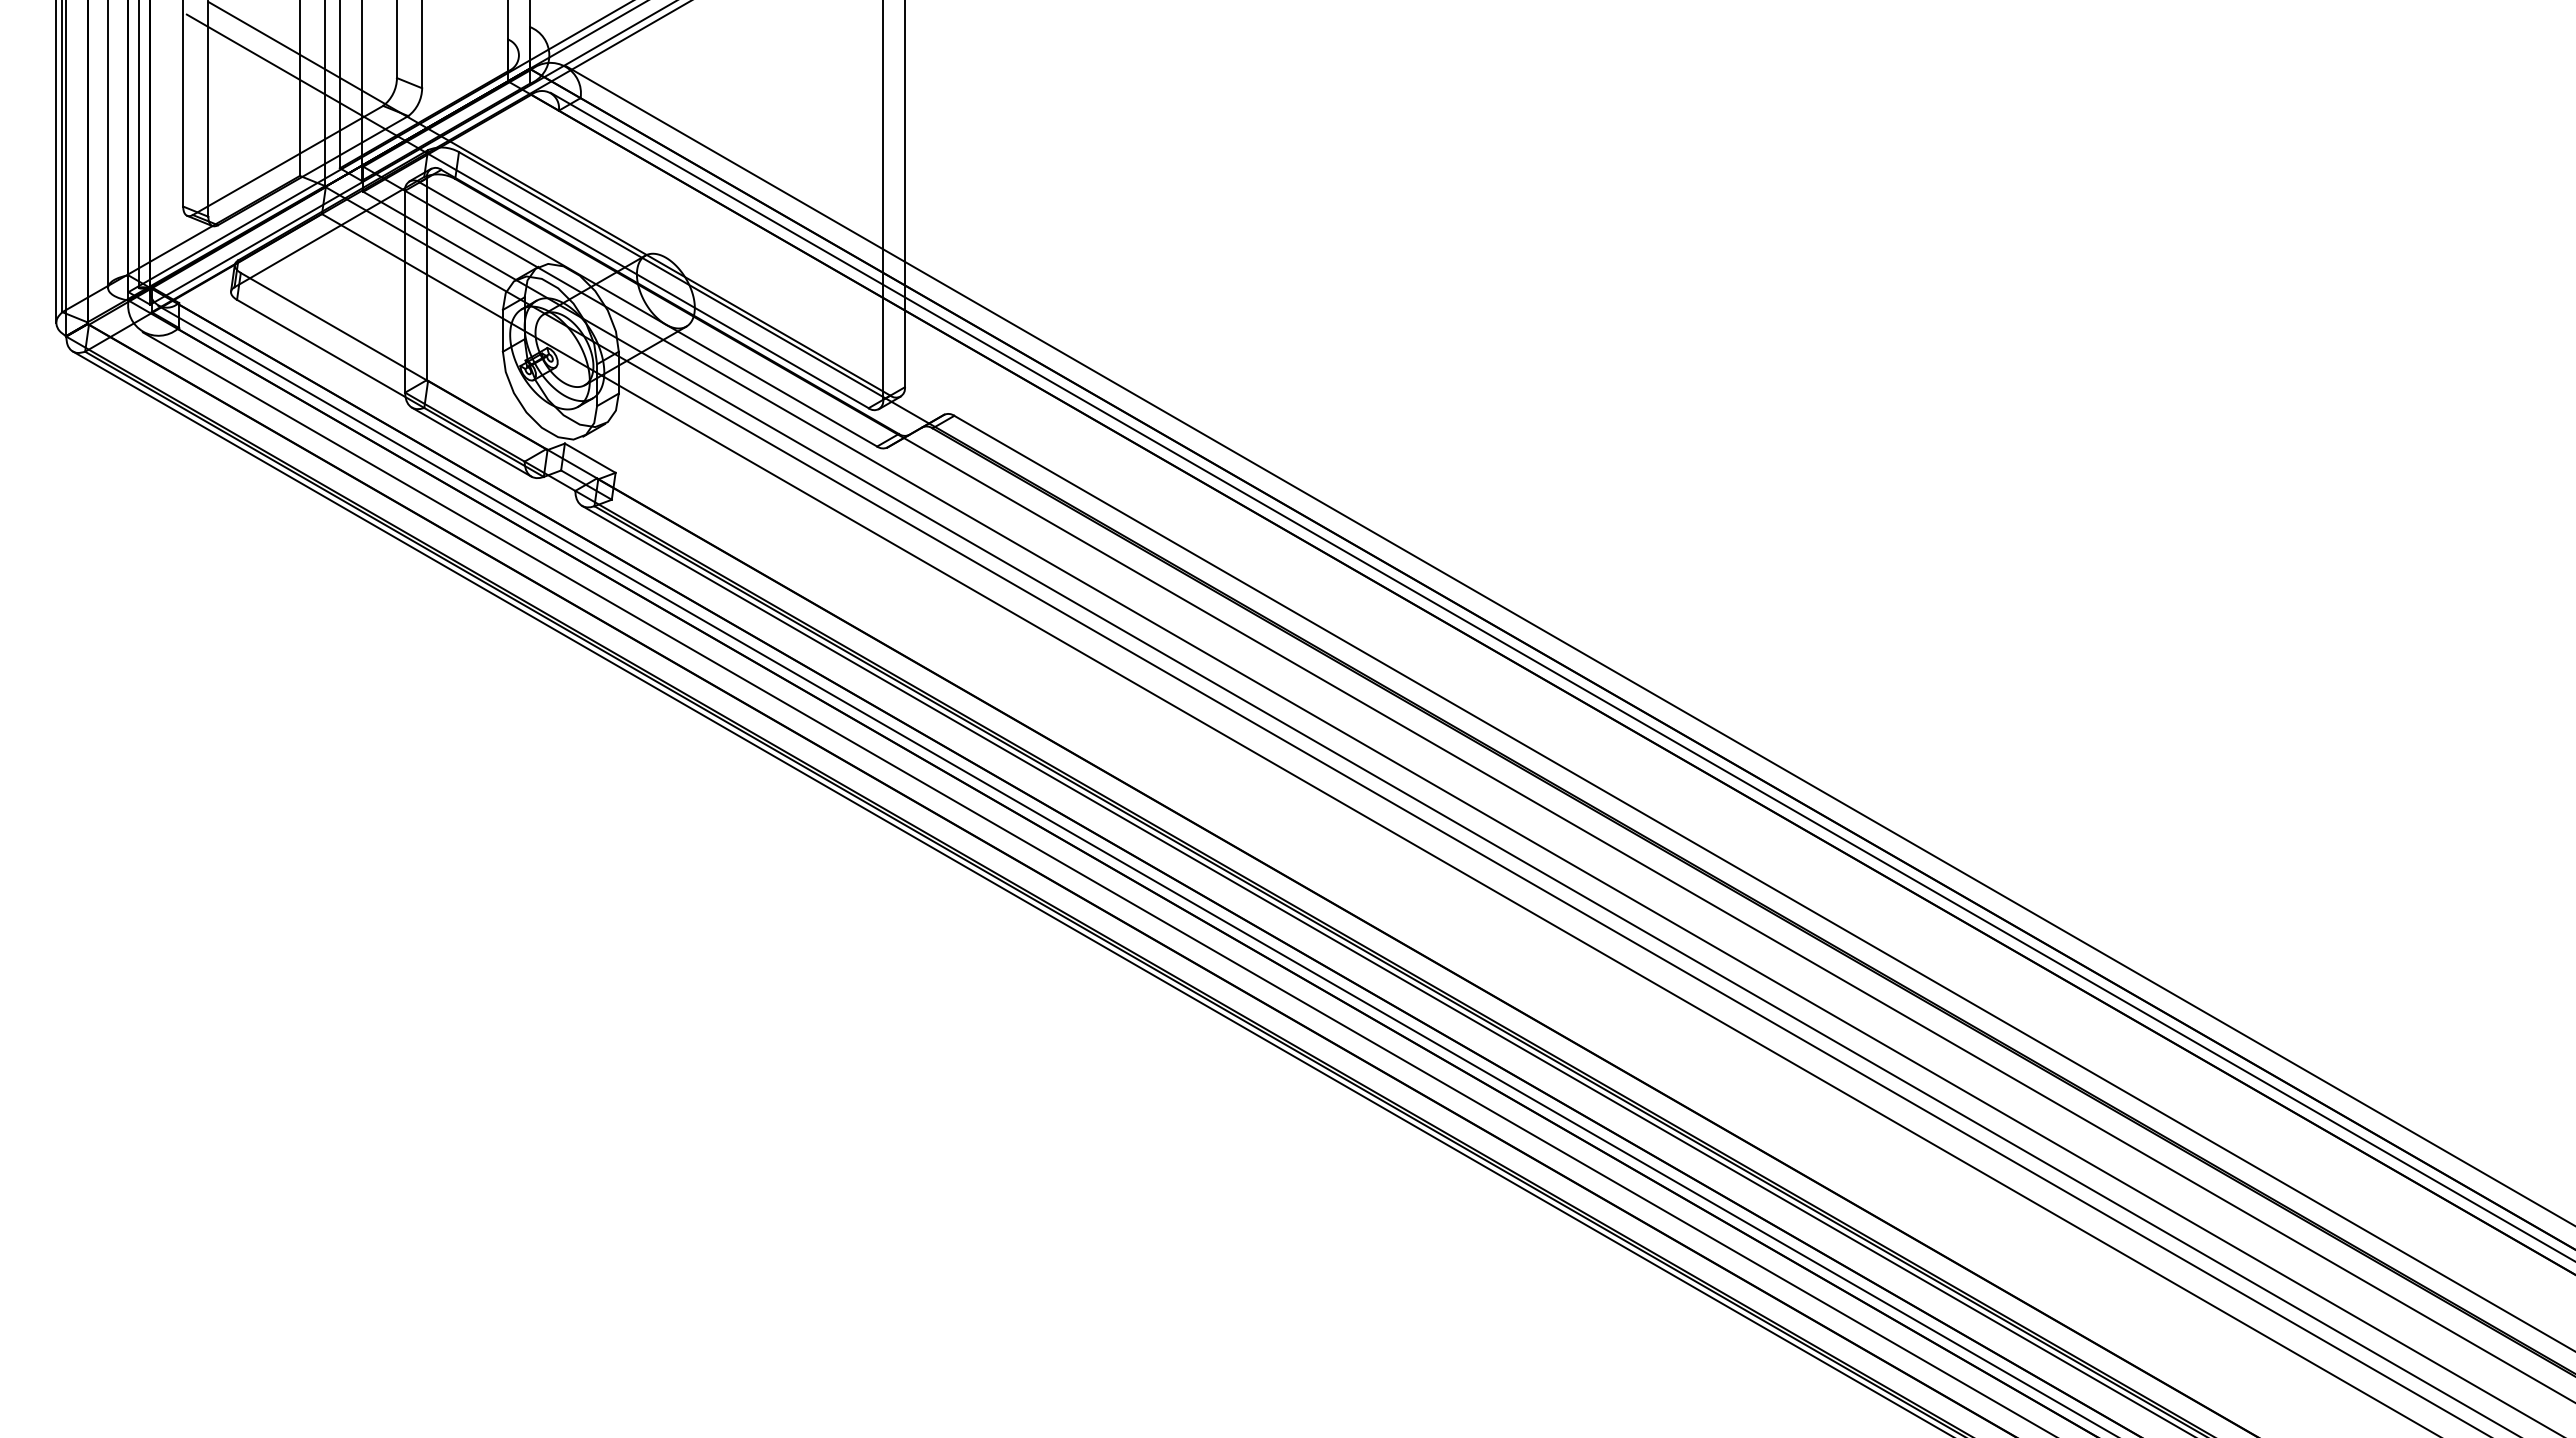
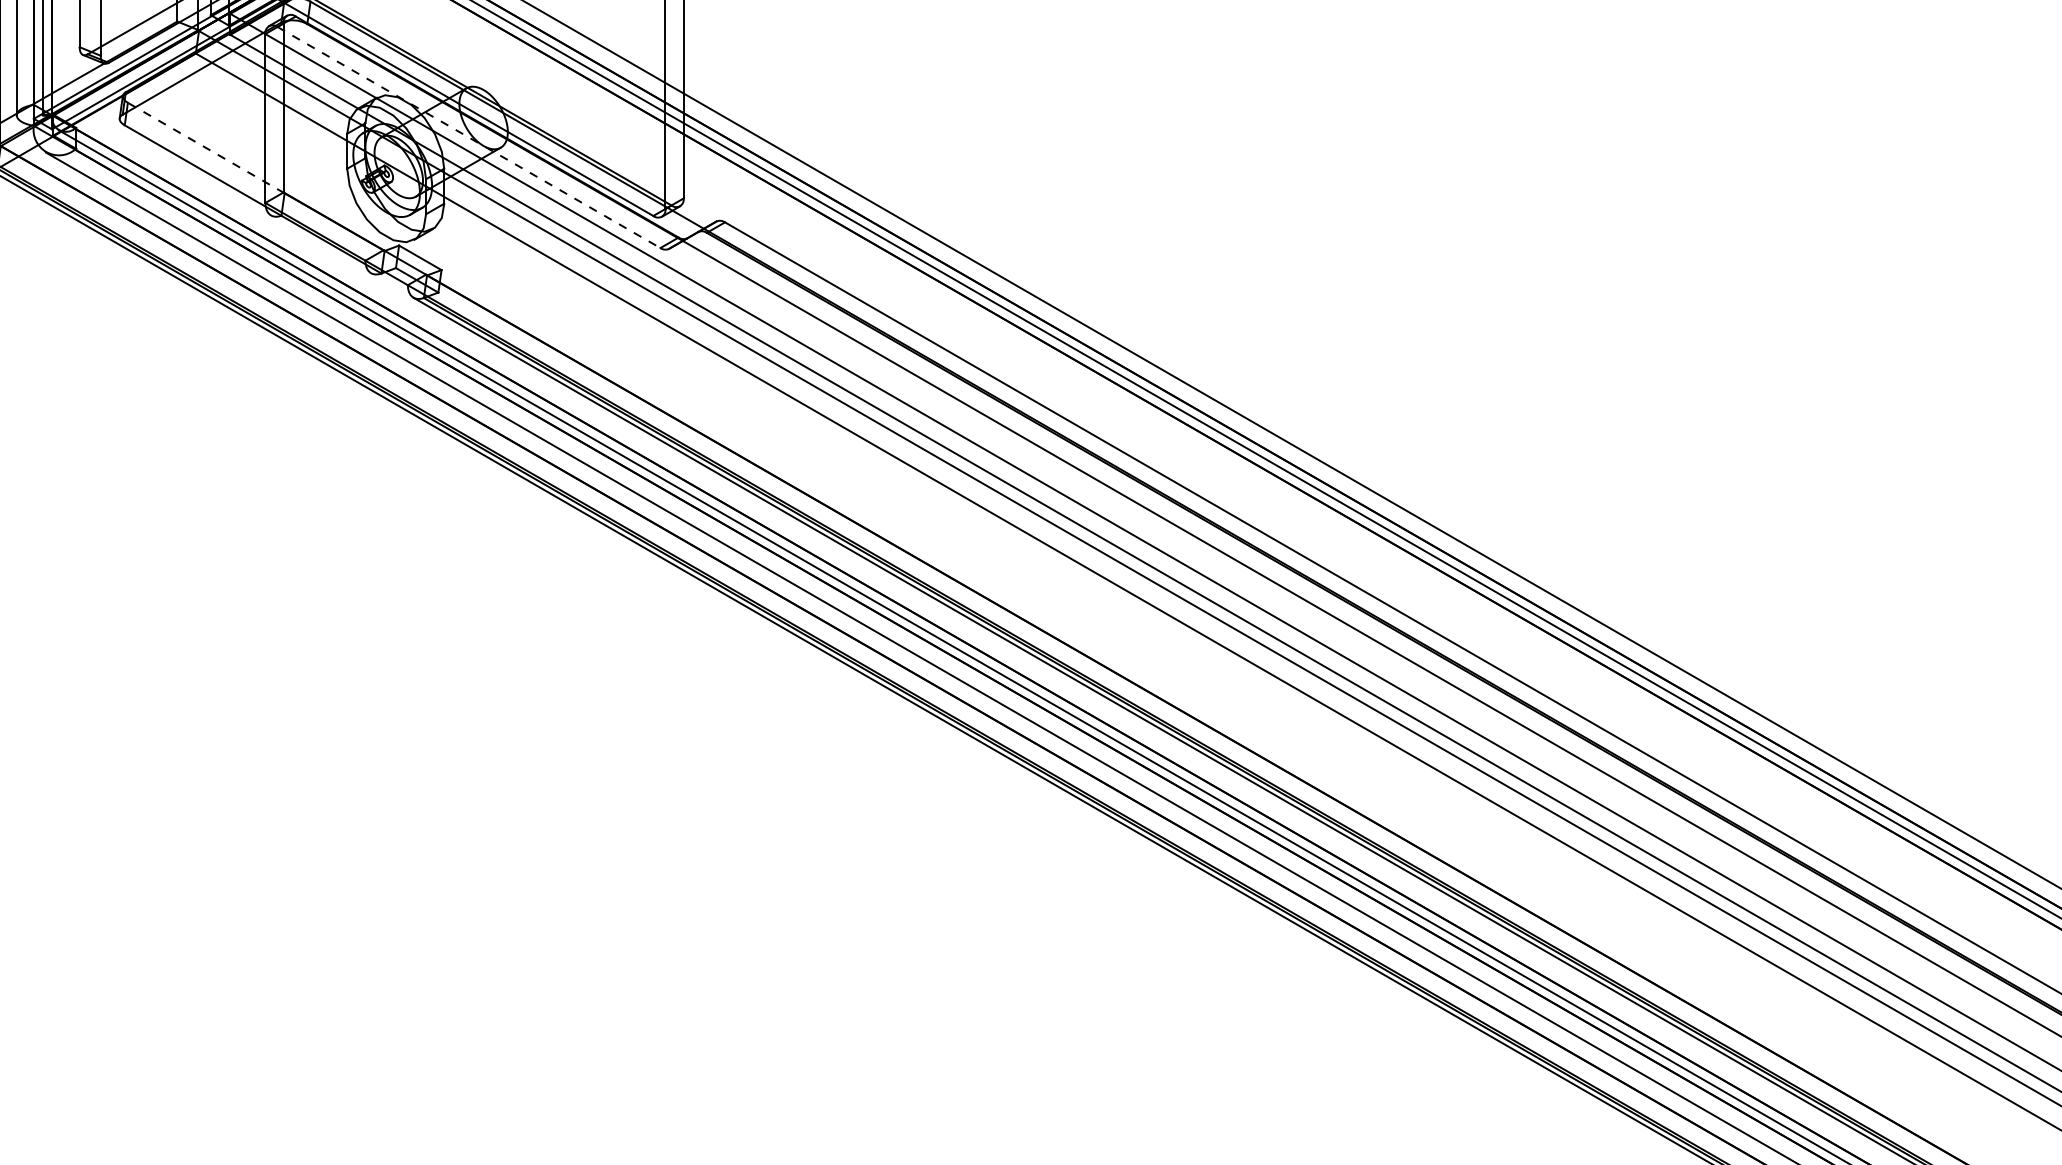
line: (648, 314) -> (469, 137), solid -> dashed
line: (334, 326) -> (206, 147), solid -> dashed
line: (471, 441) -> (320, 243), removed

